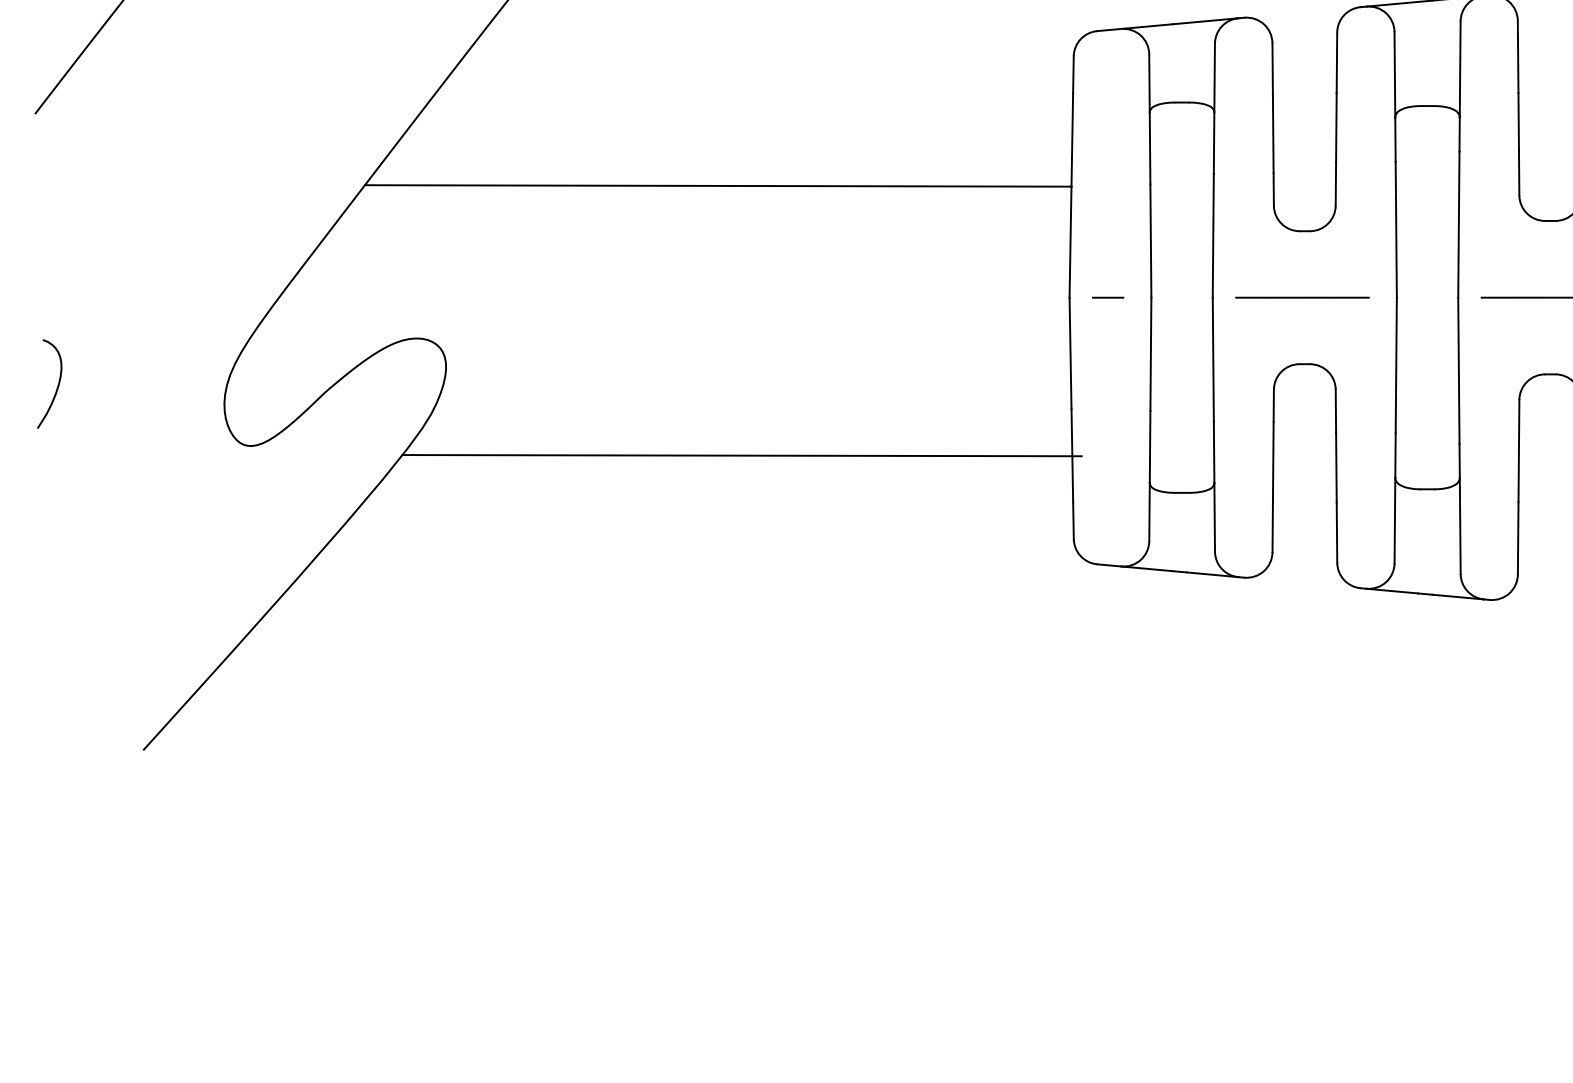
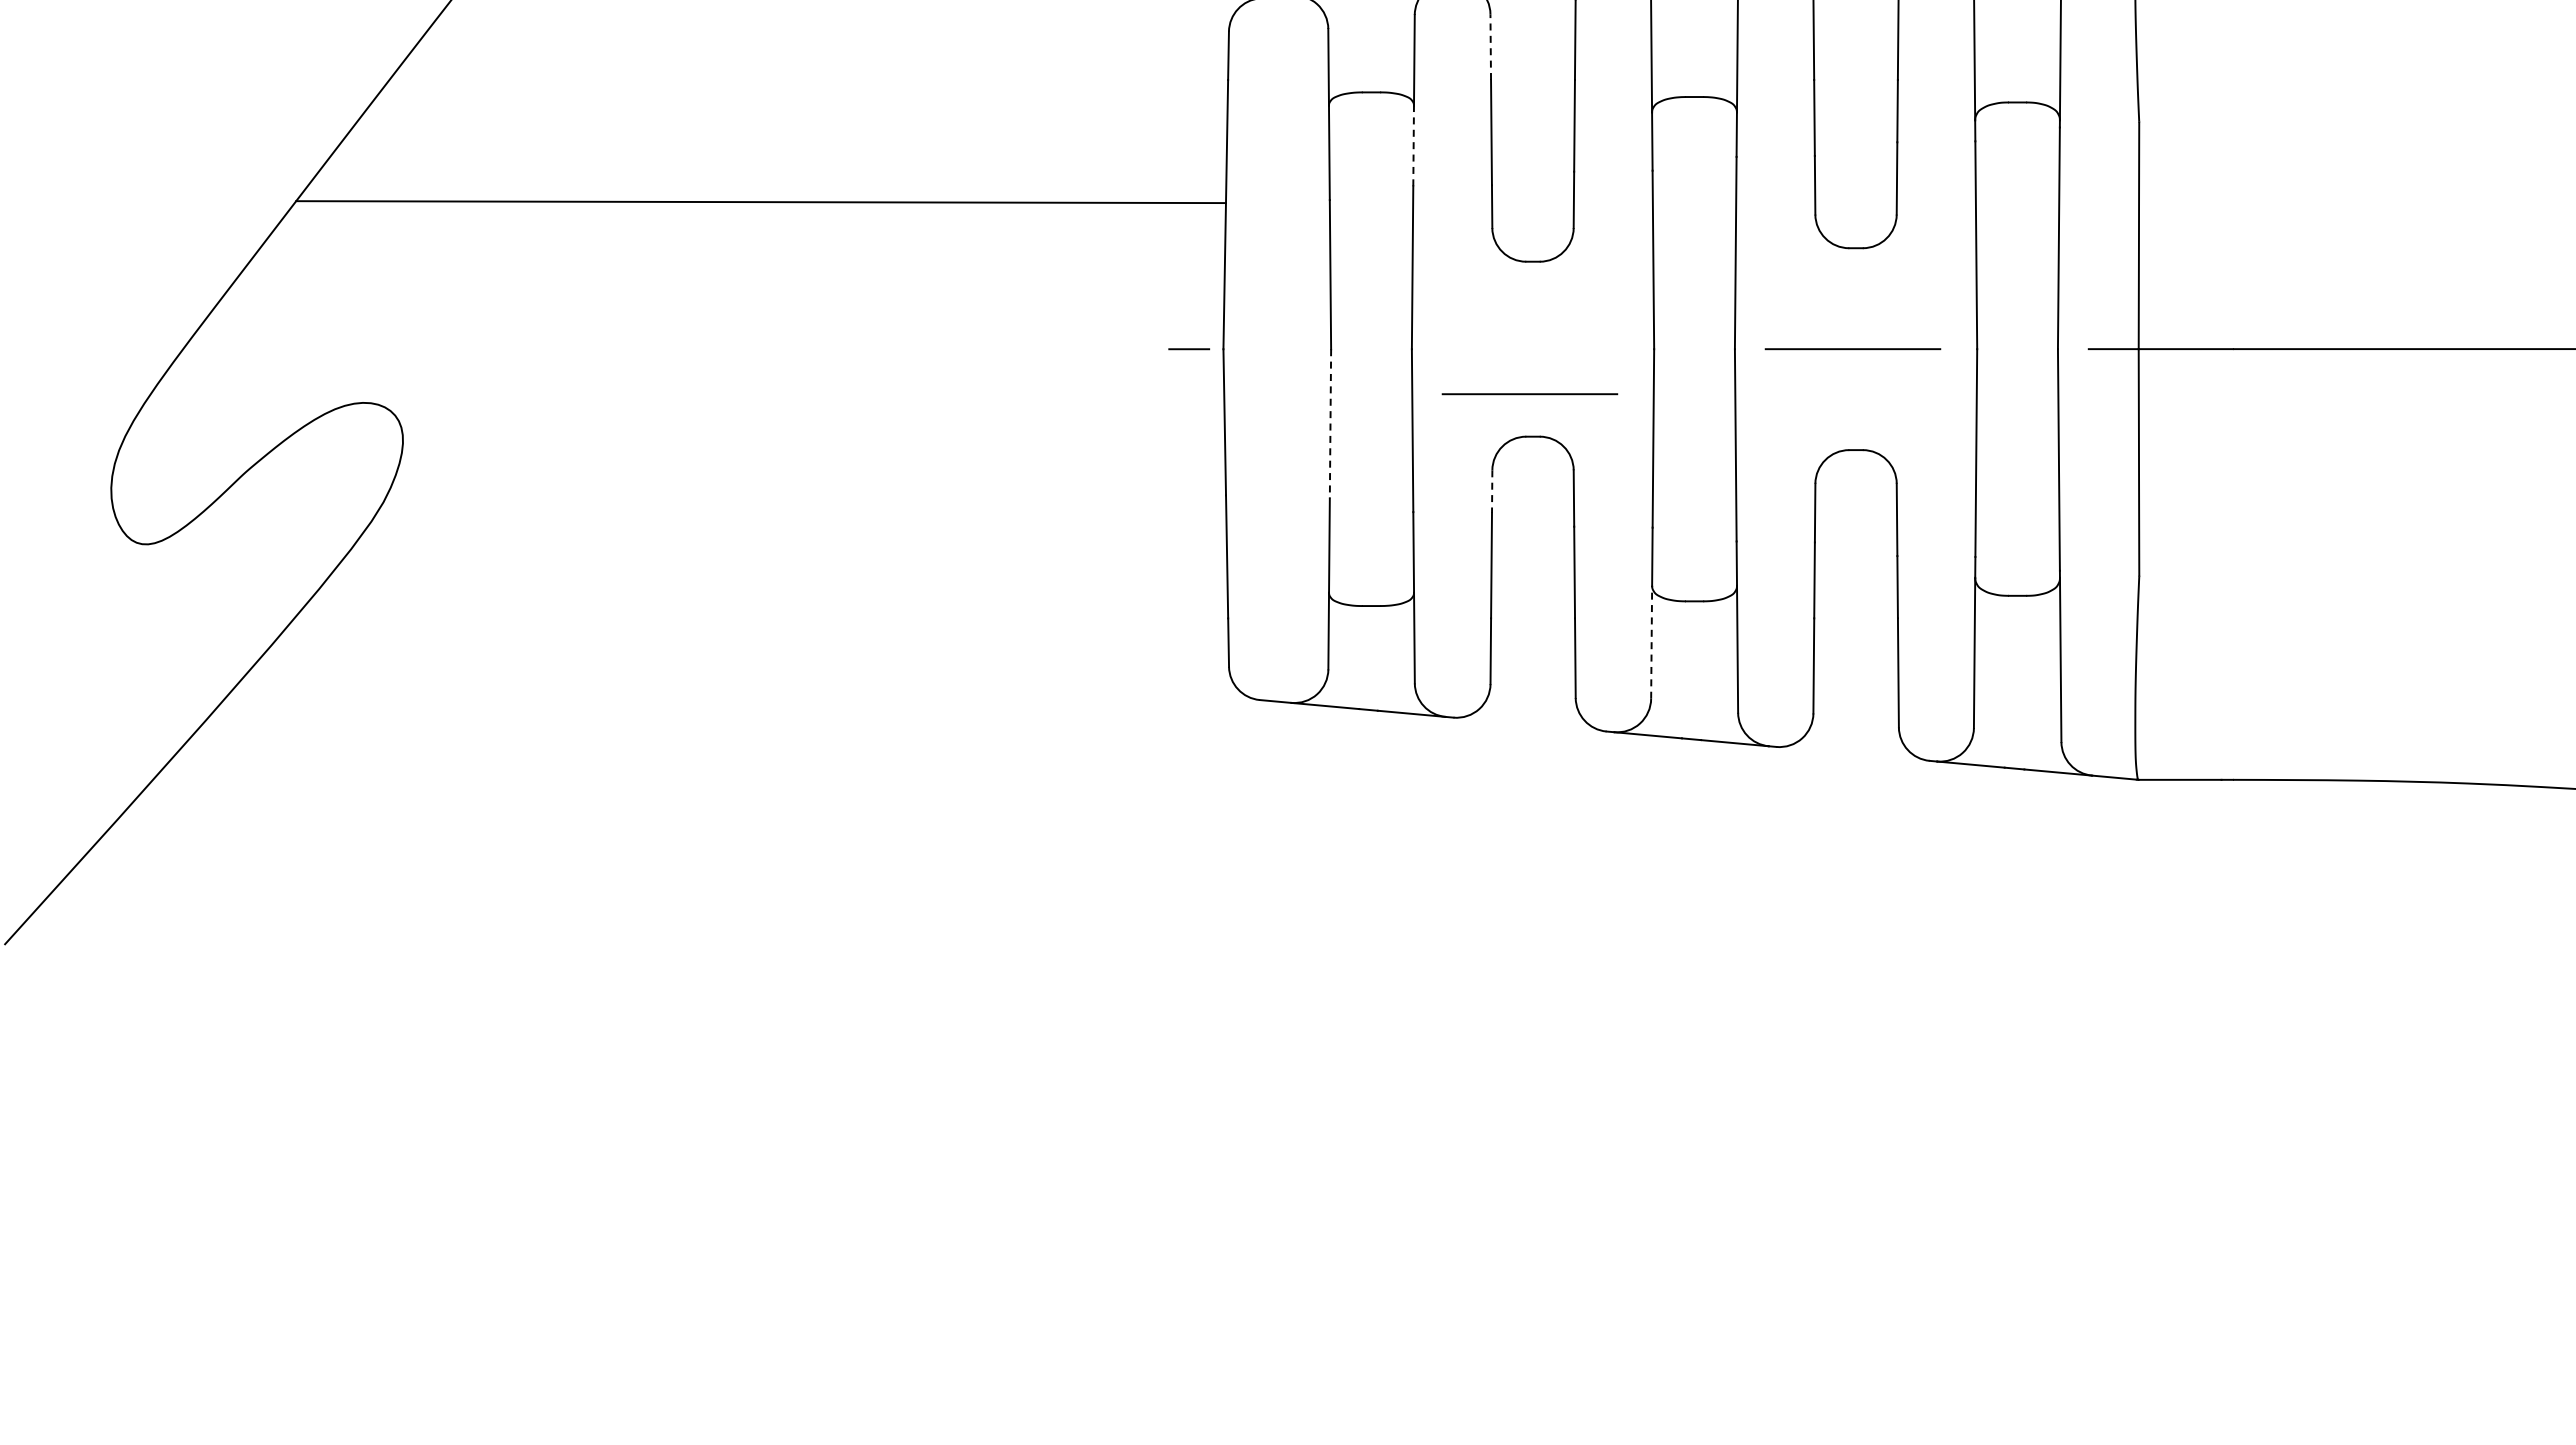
line: (1272, 68) -> (1490, 47), solid -> dashed
line: (1213, 142) -> (1413, 145), solid -> dashed
line: (1108, 297) -> (1189, 349), moved
line: (1302, 297) -> (1529, 394), moved
line: (1150, 354) -> (1330, 423), solid -> dashed
line: (1274, 406) -> (1492, 492), solid -> dashed
line: (742, 455) -> (792, 556), removed
line: (1394, 519) -> (1651, 641), solid -> dashed

